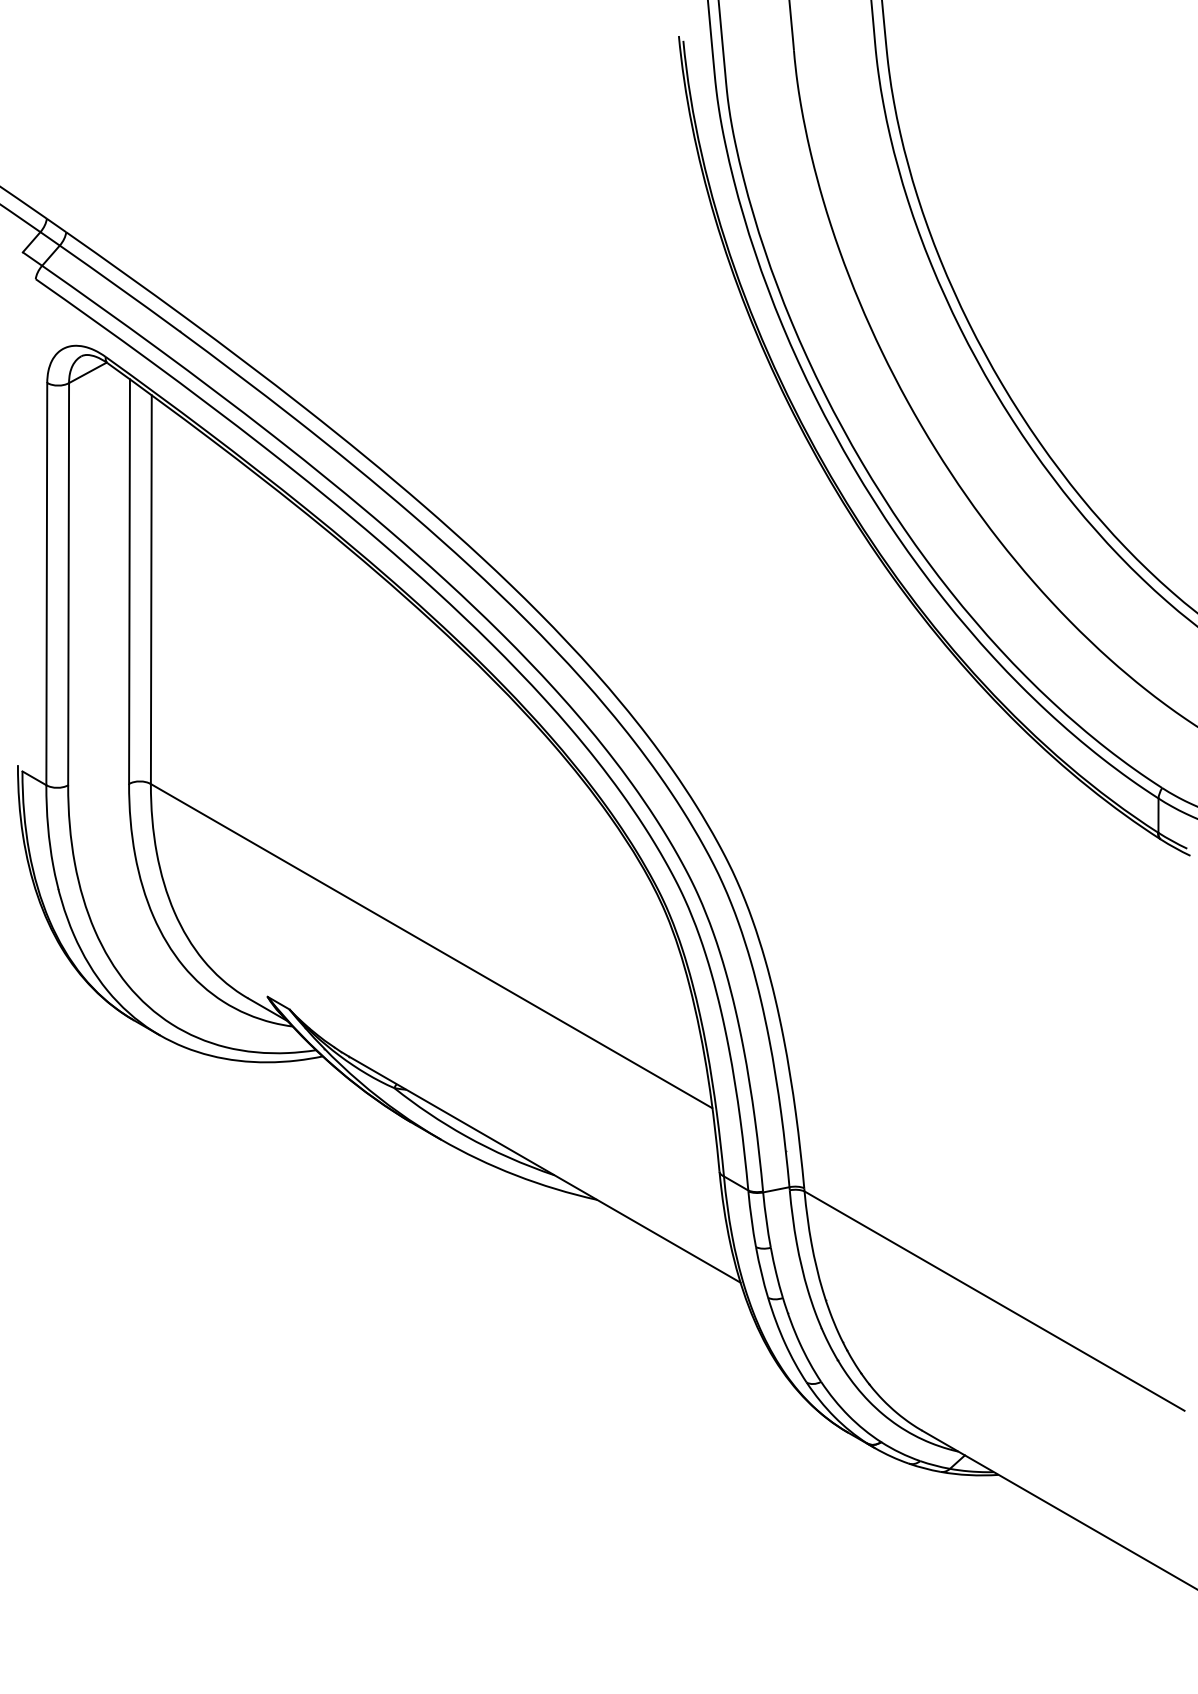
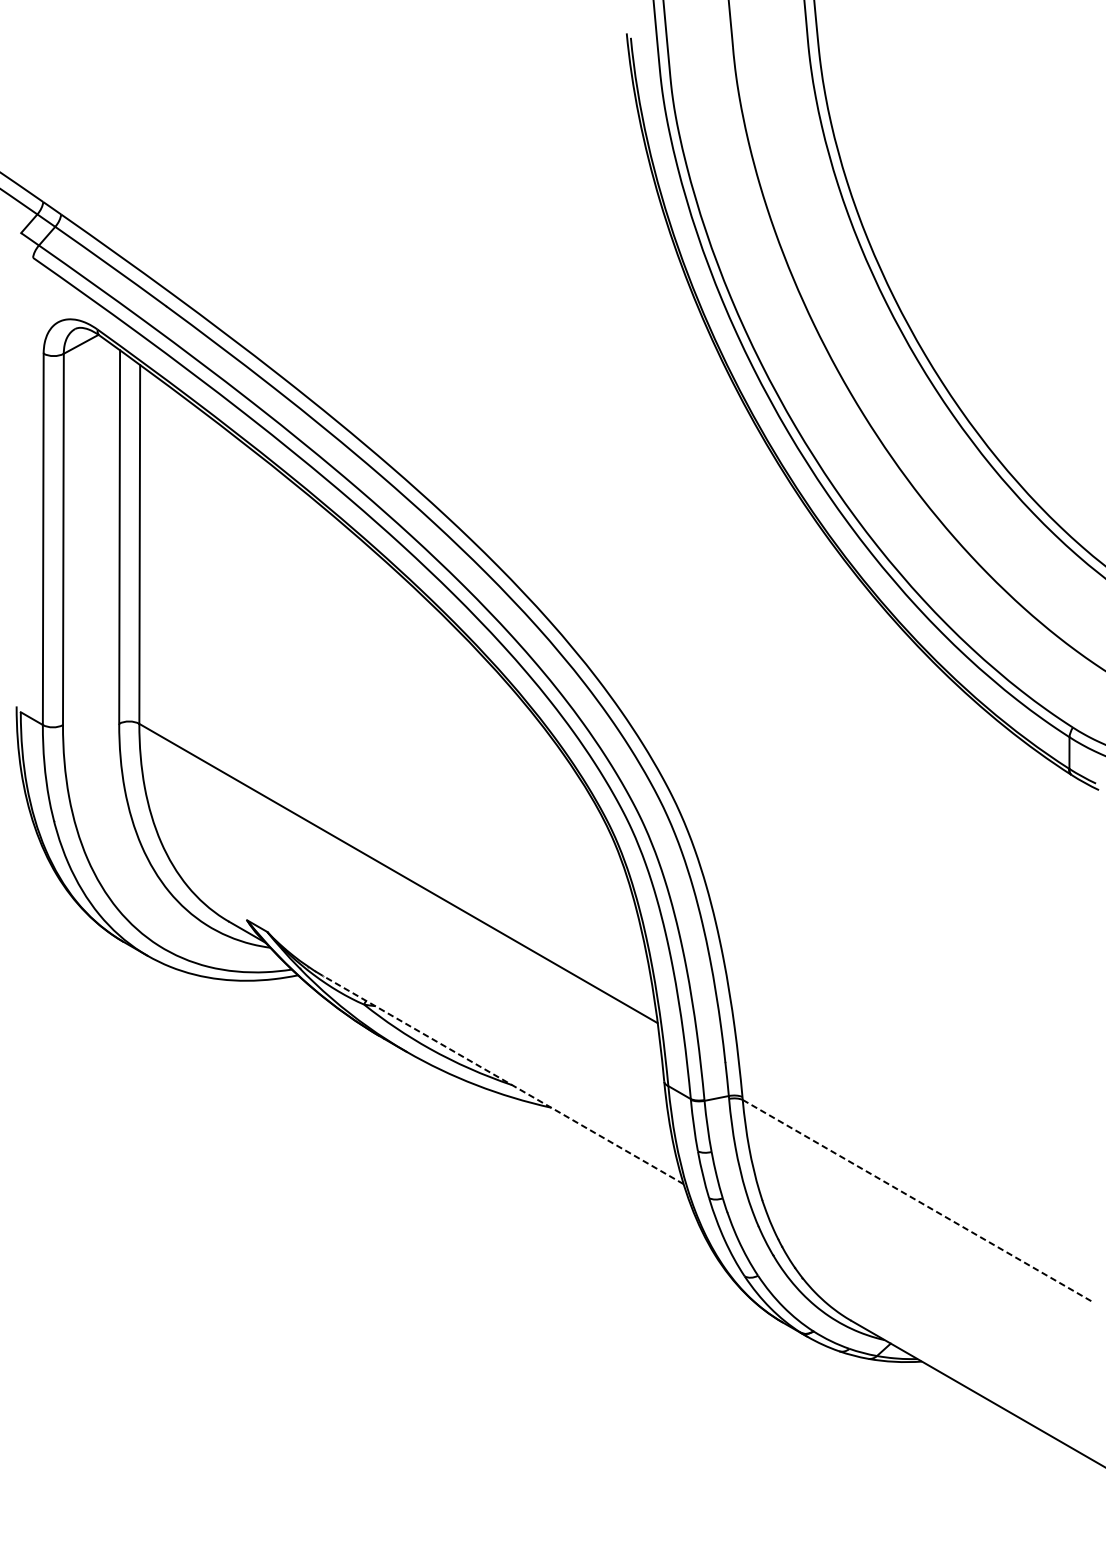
line: (544, 1169) -> (502, 1079), solid -> dashed
line: (994, 1301) -> (918, 1201), solid -> dashed

